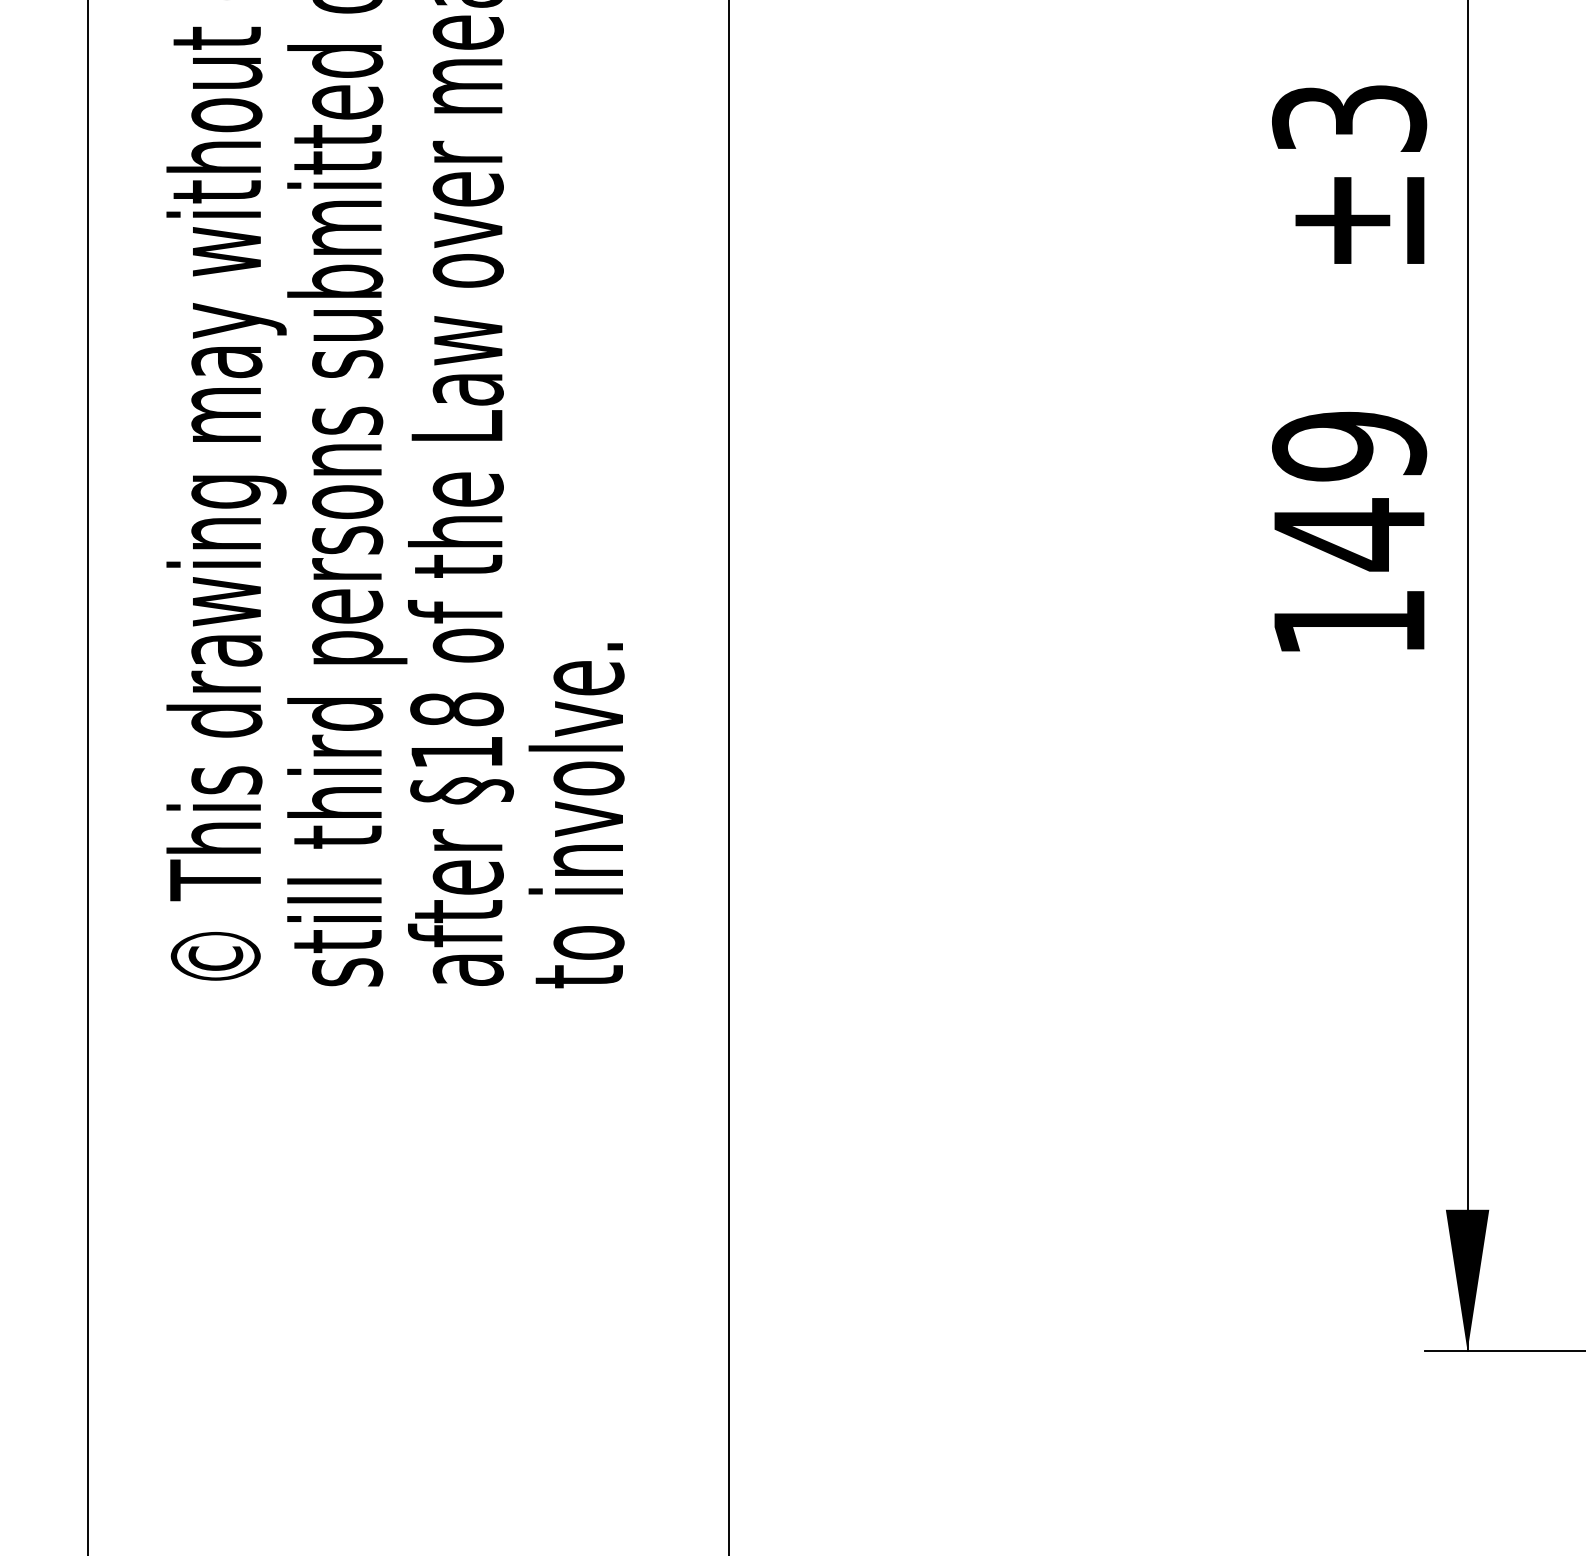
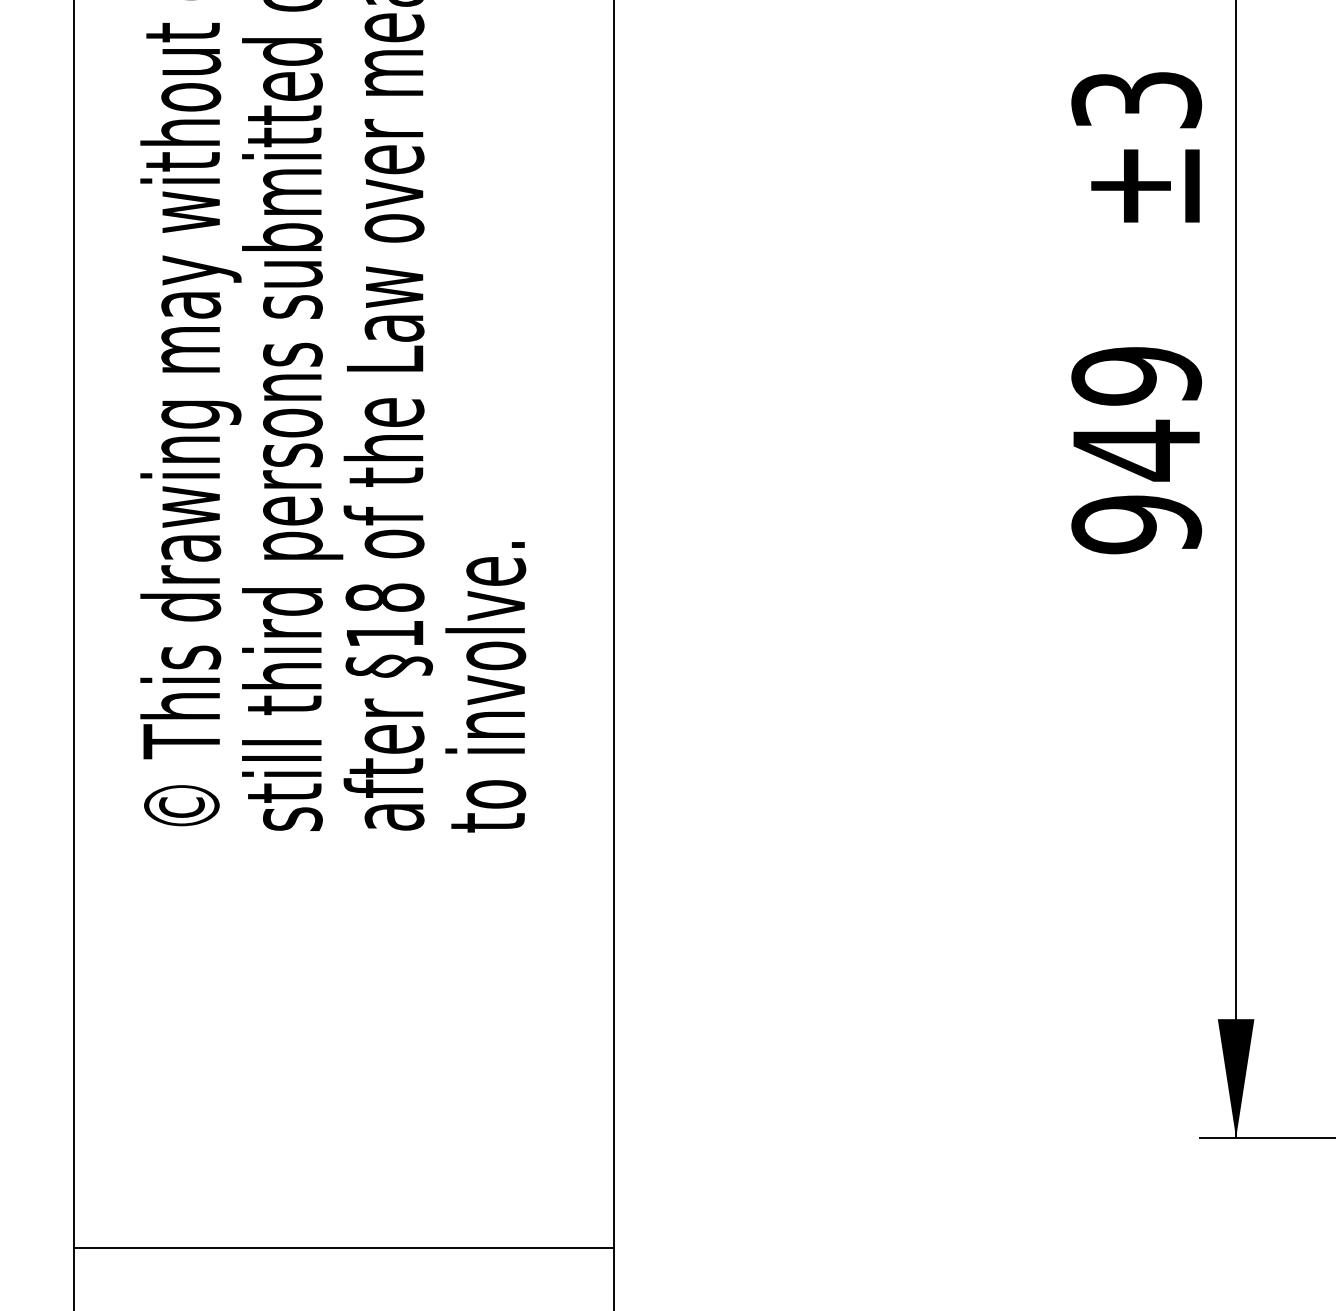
text: (1349, 622) -> (1136, 524), 149 -> 949
line: (408, 1482) -> (344, 1248), added

